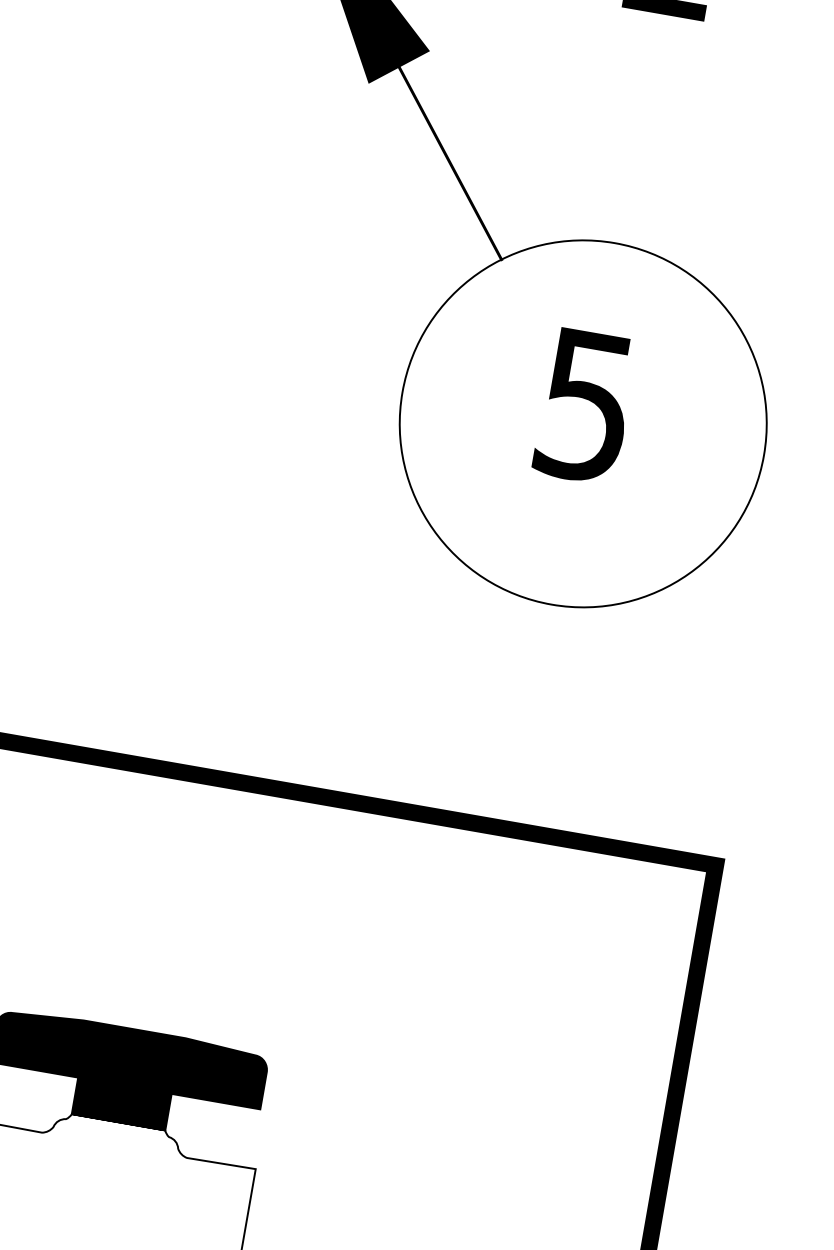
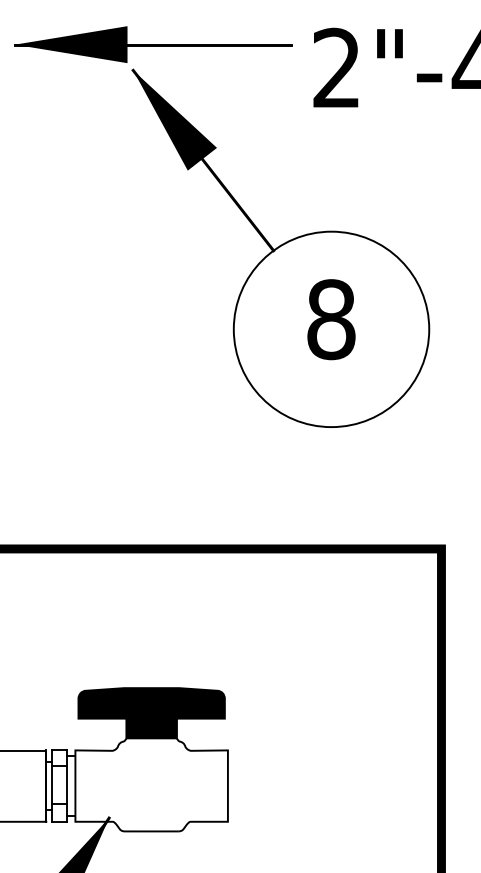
text: (586, 405) -> (331, 319), 5 -> 8

